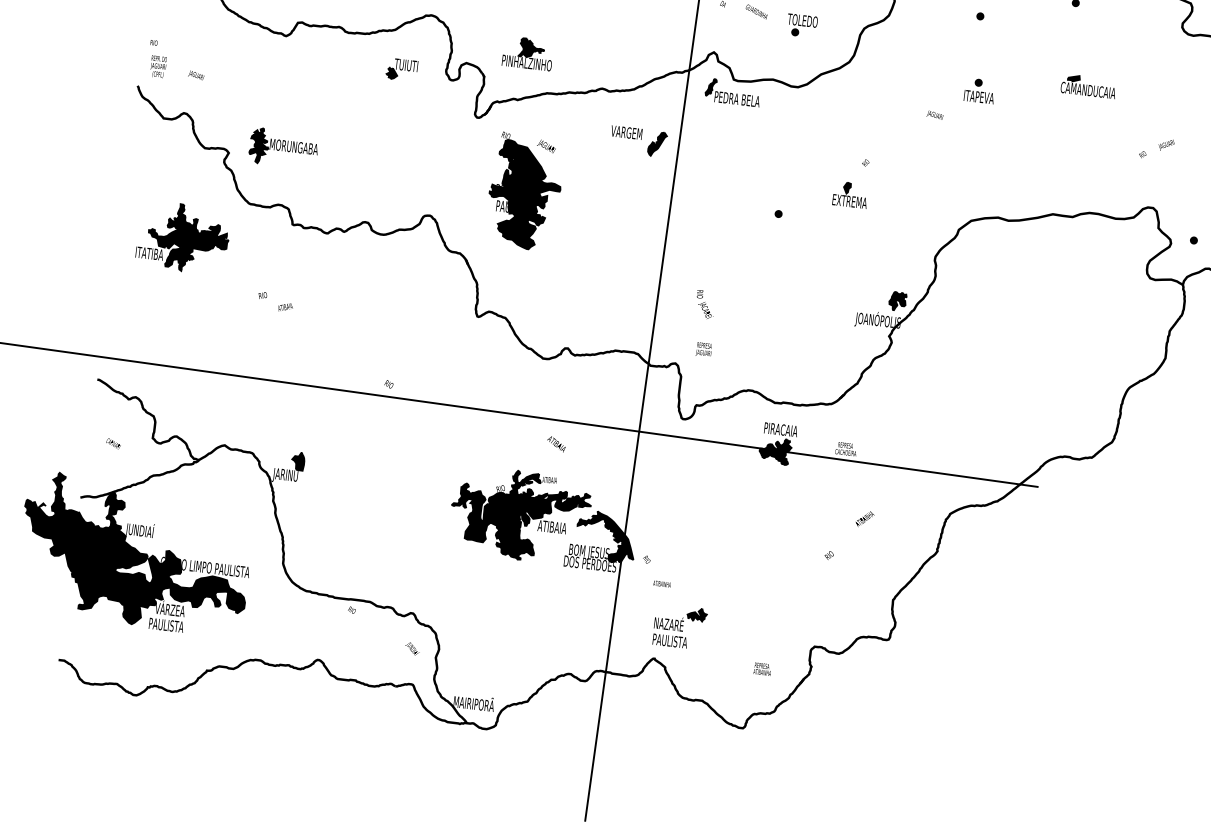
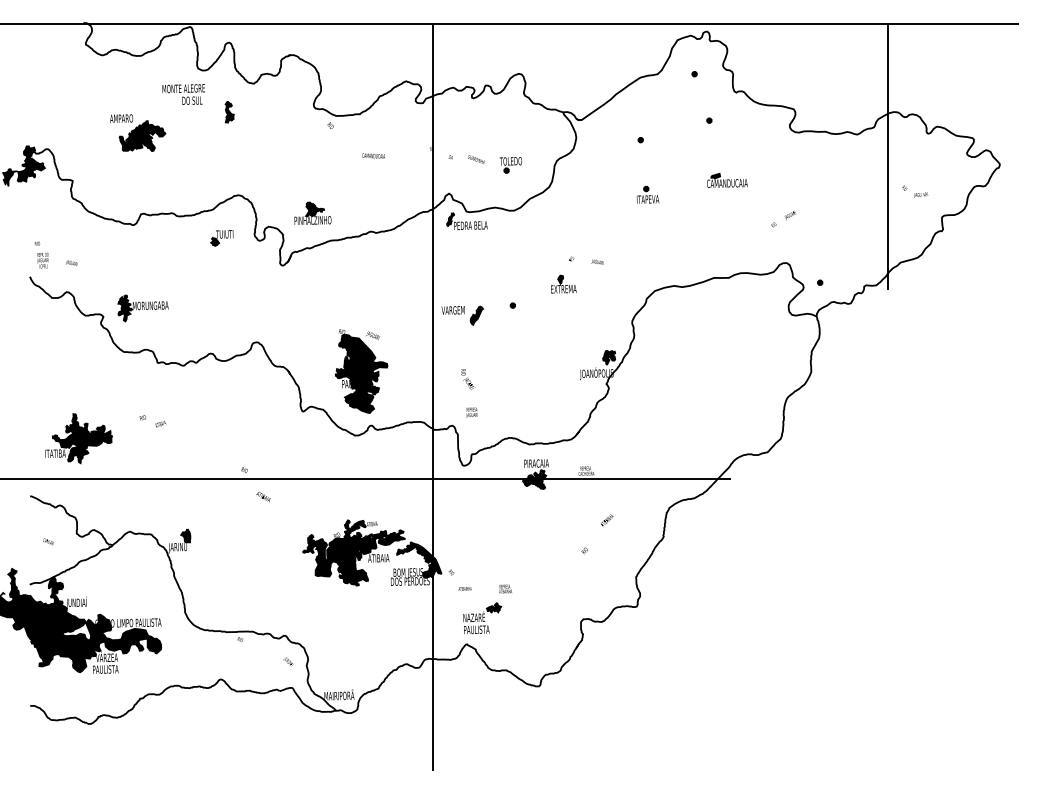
text: (935, 114) -> (597, 261), moved
part: (638, 141) -> (462, 315), moved
part: (524, 192) -> (361, 371), moved
part: (183, 237) -> (78, 438), moved
text: (556, 443) -> (263, 496), moved
text: (762, 668) -> (505, 588), moved

